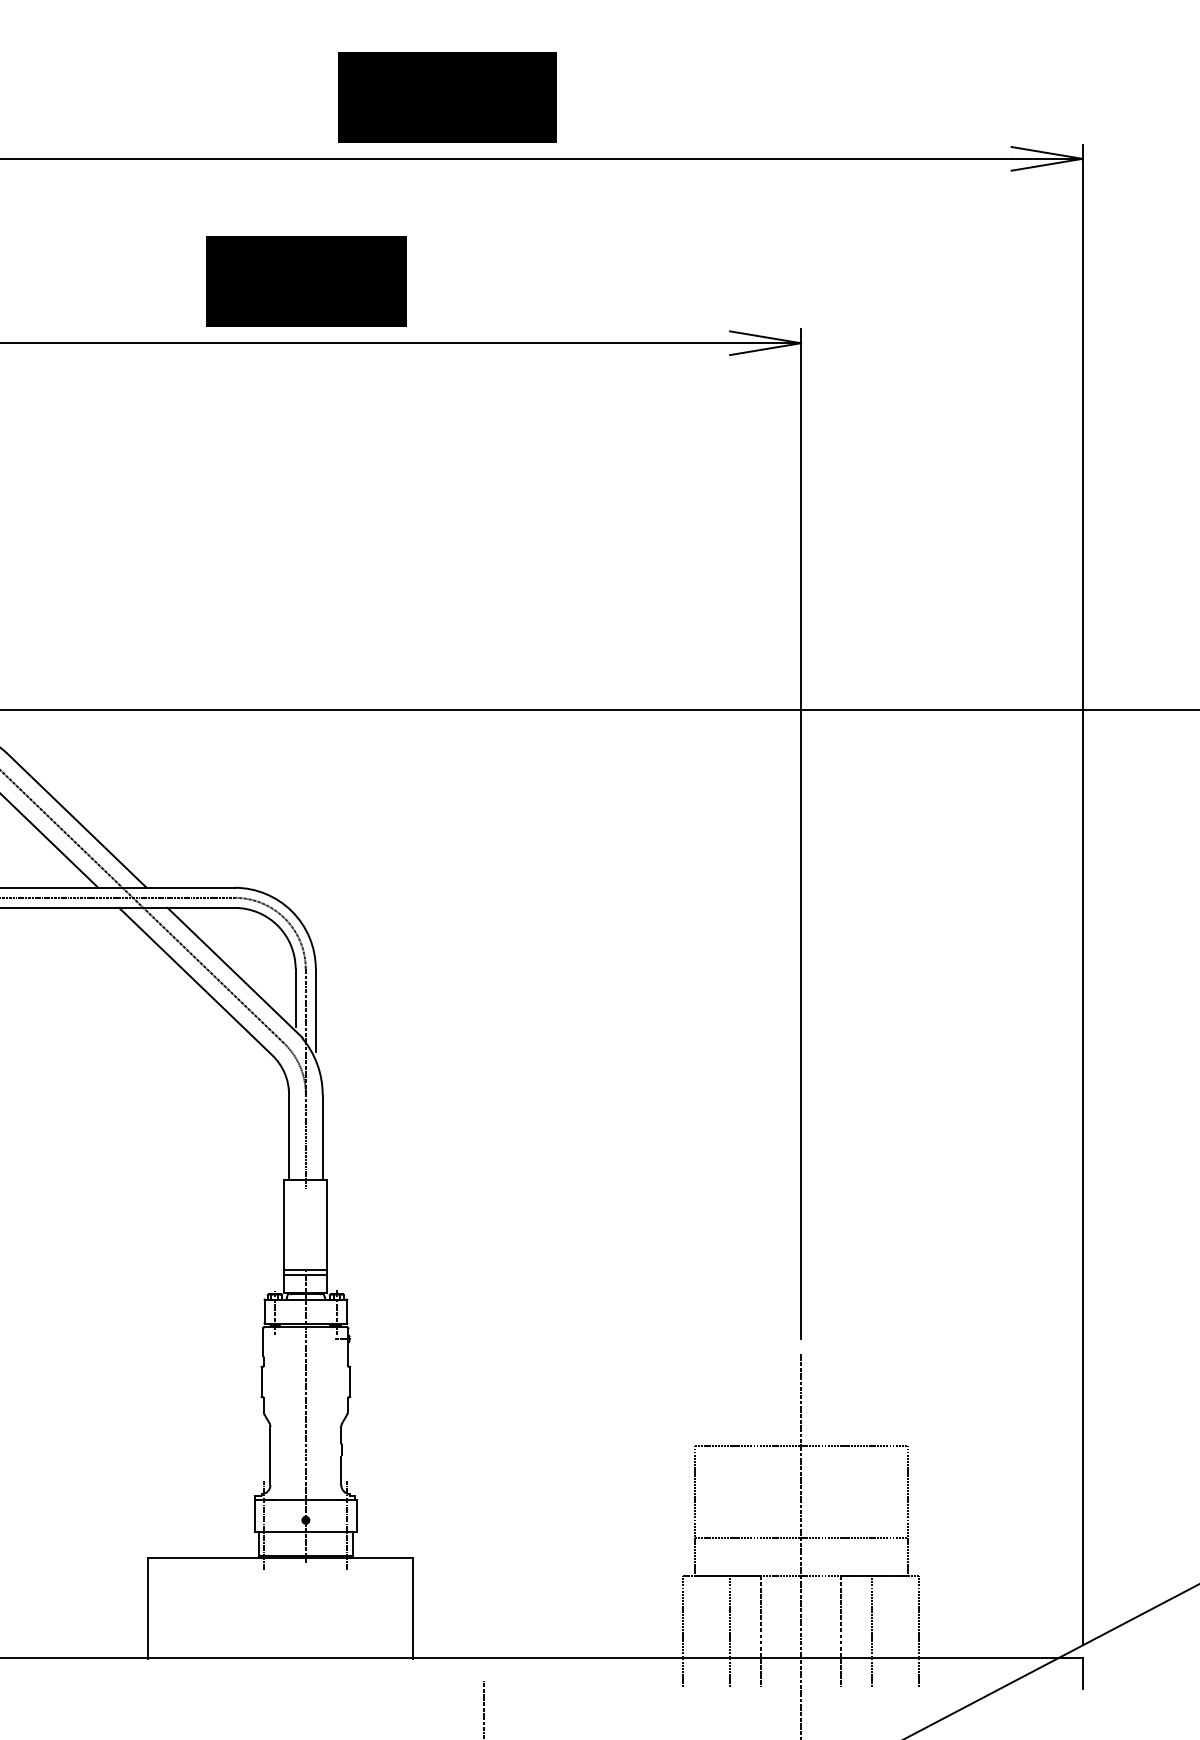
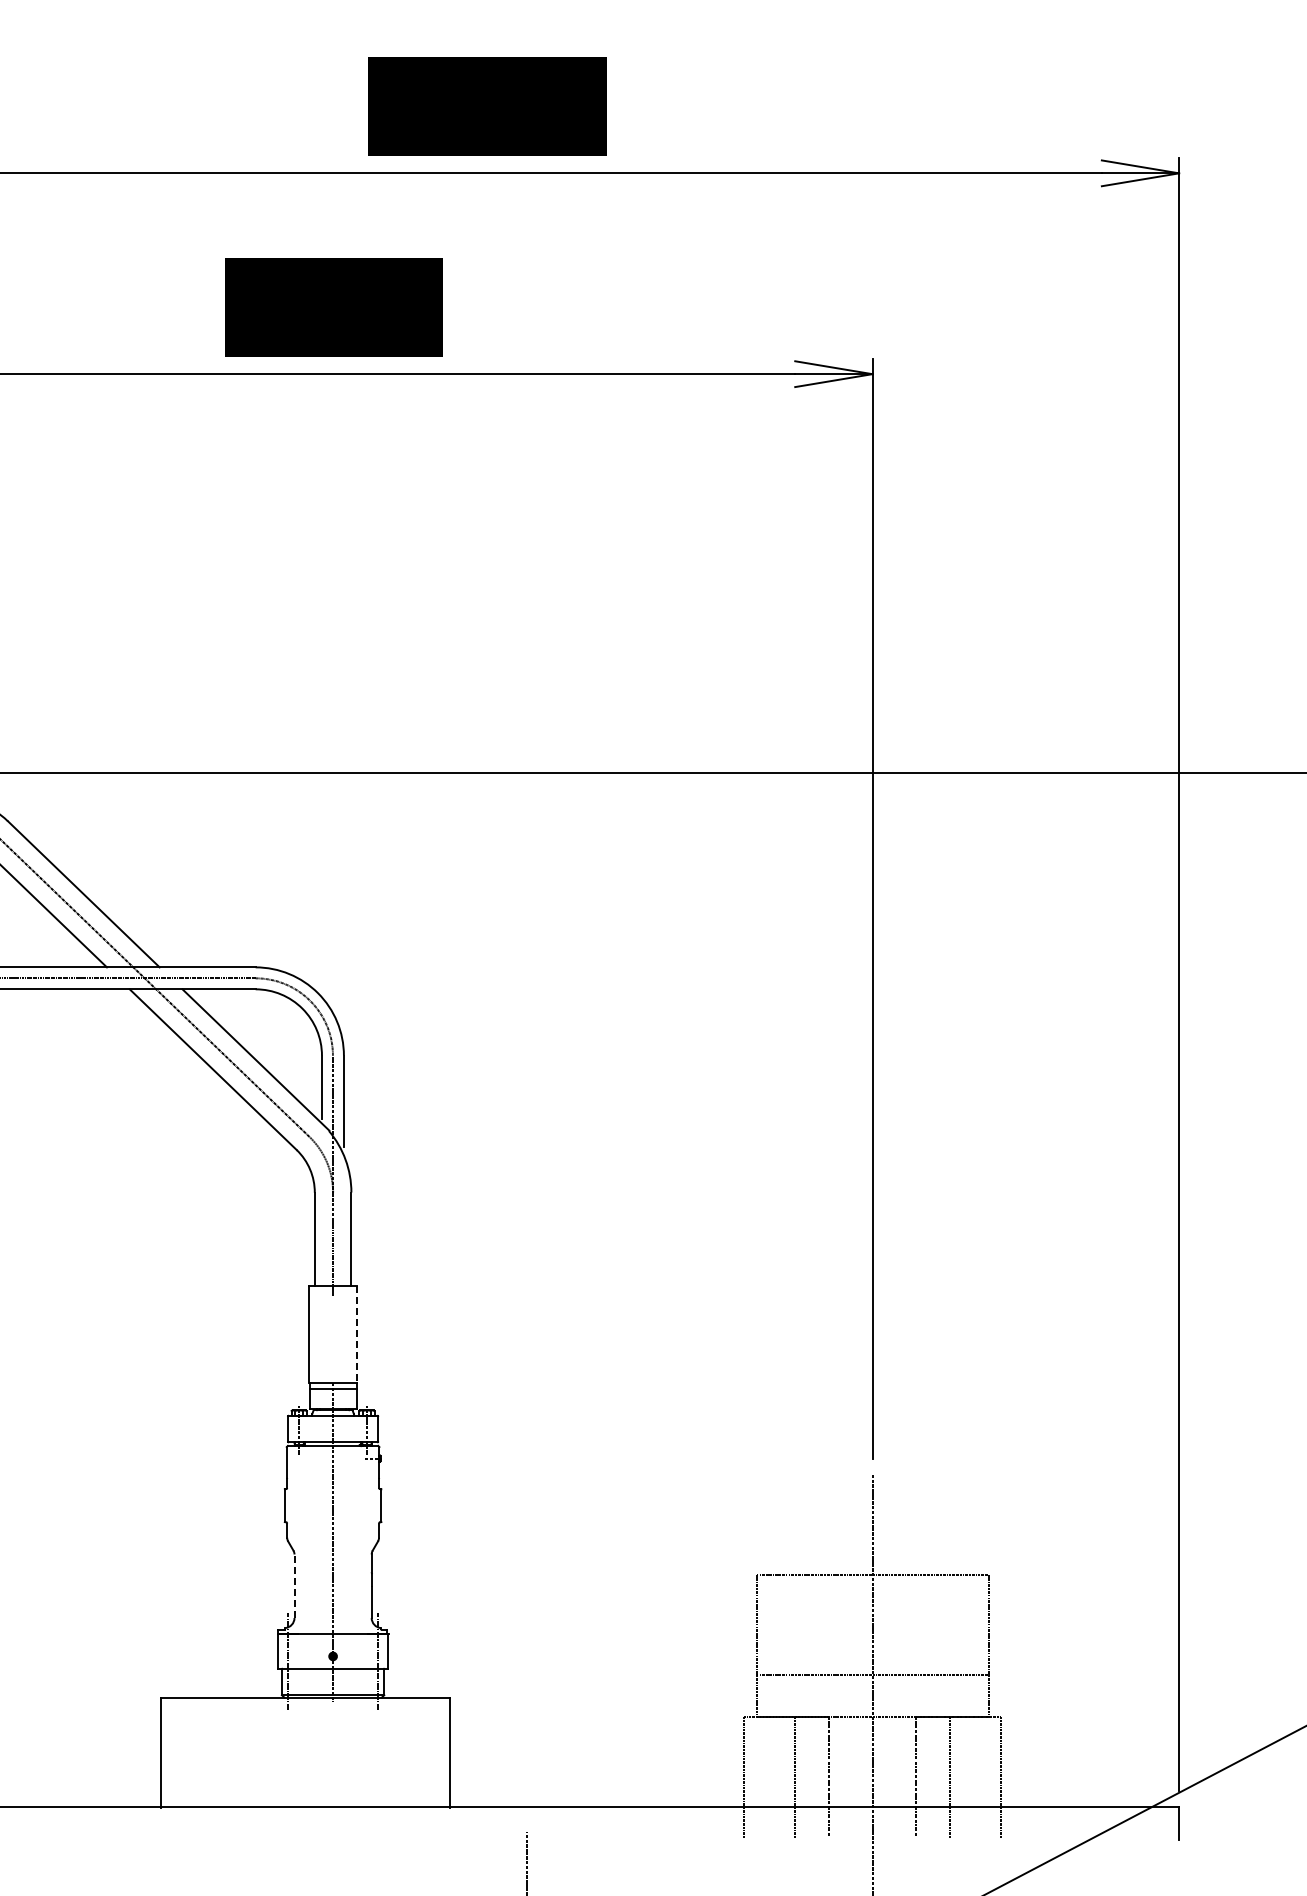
line: (327, 1224) -> (356, 1334), solid -> dashed
line: (270, 1456) -> (294, 1586), solid -> dashed

